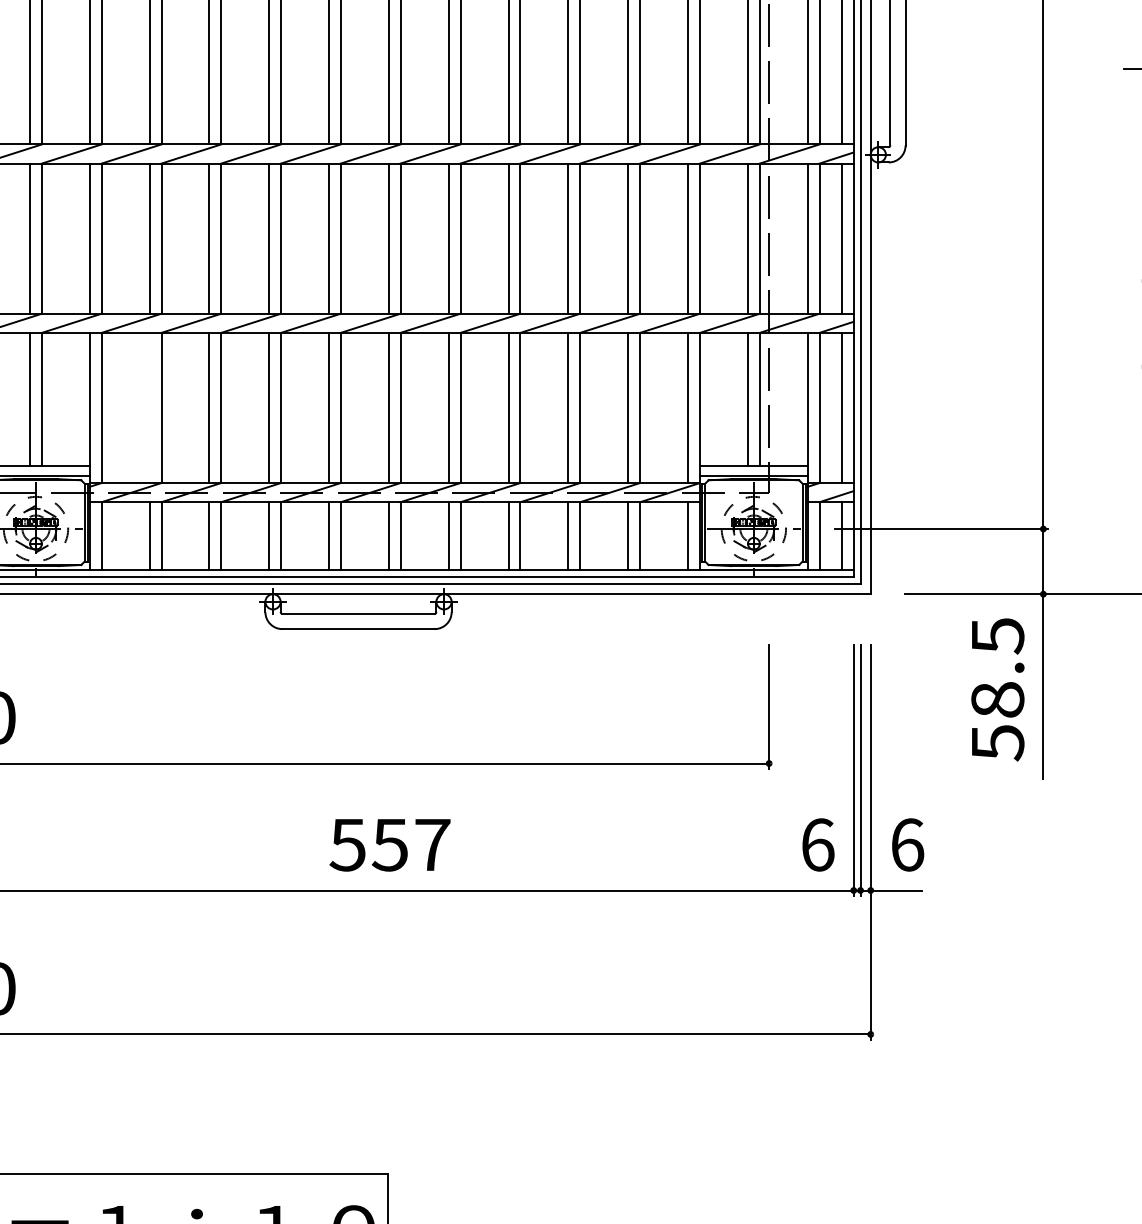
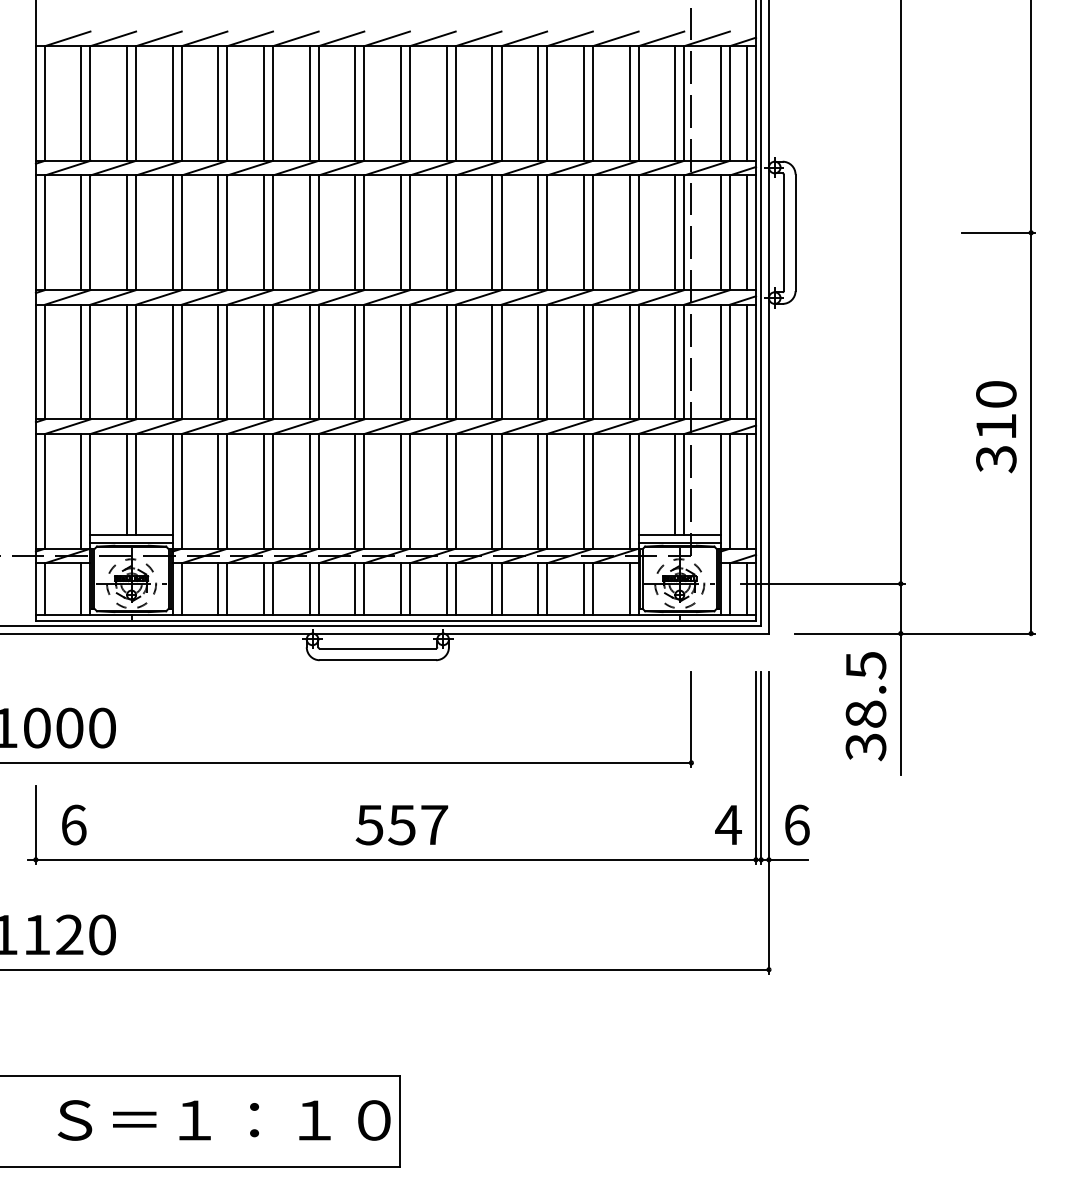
line: (149, 408) -> (218, 491), added
text: (997, 743) -> (865, 747), 58.5 -> 38.5
text: (817, 844) -> (728, 824), 6 -> 4

